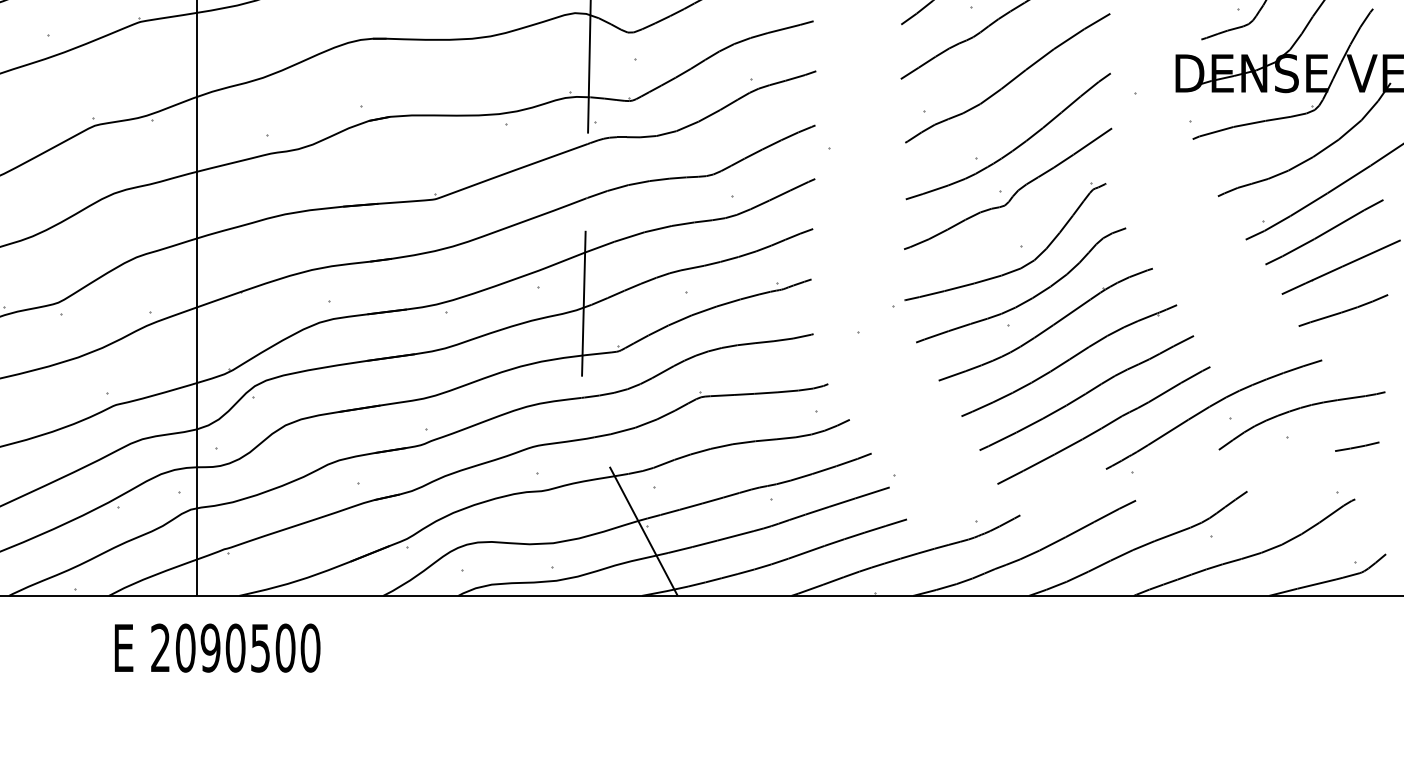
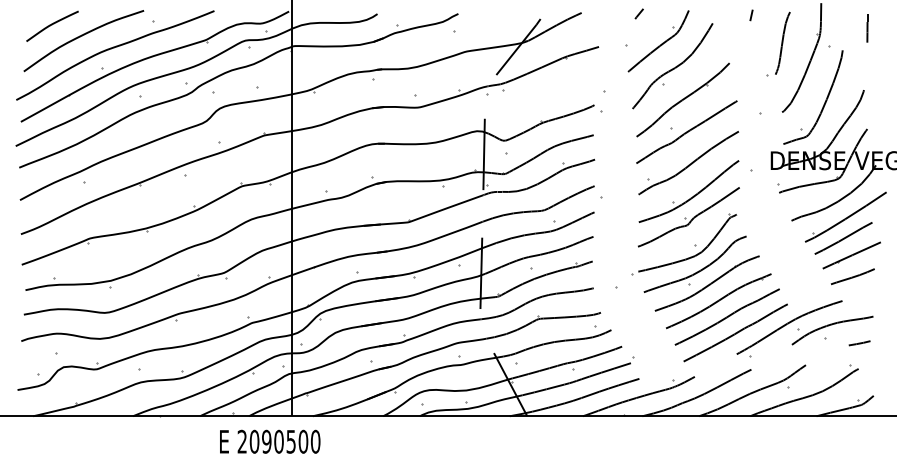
text: (218, 647) -> (270, 441), moved

